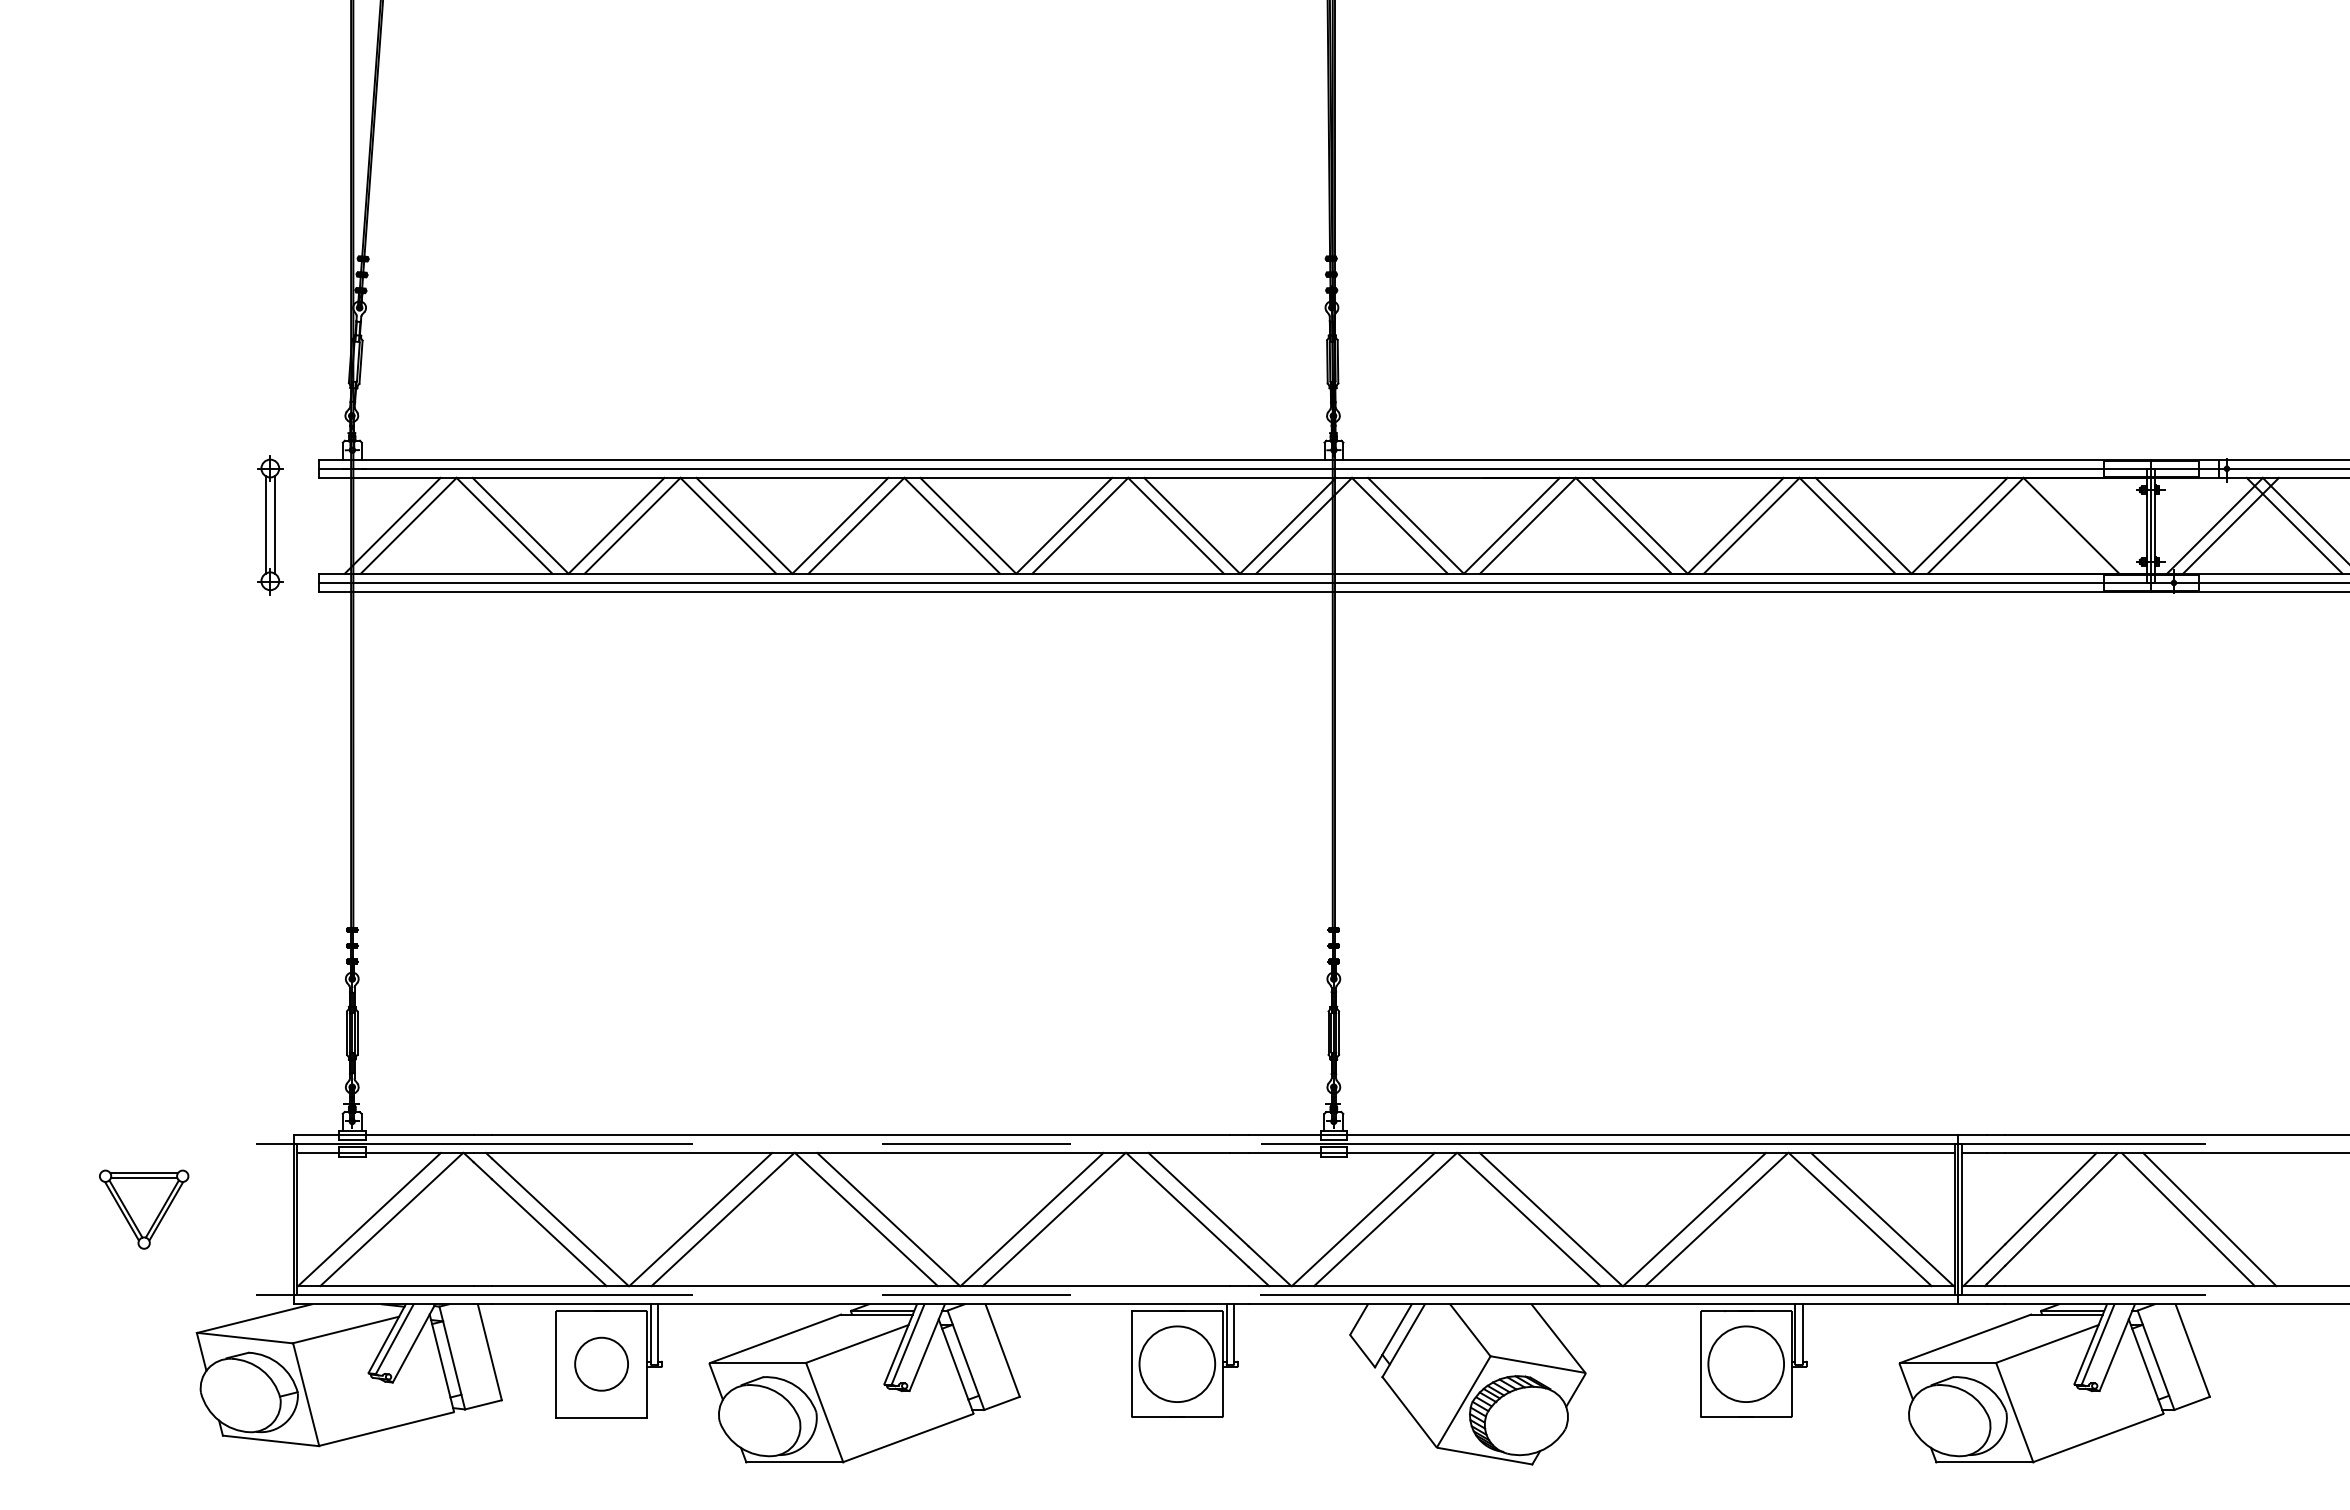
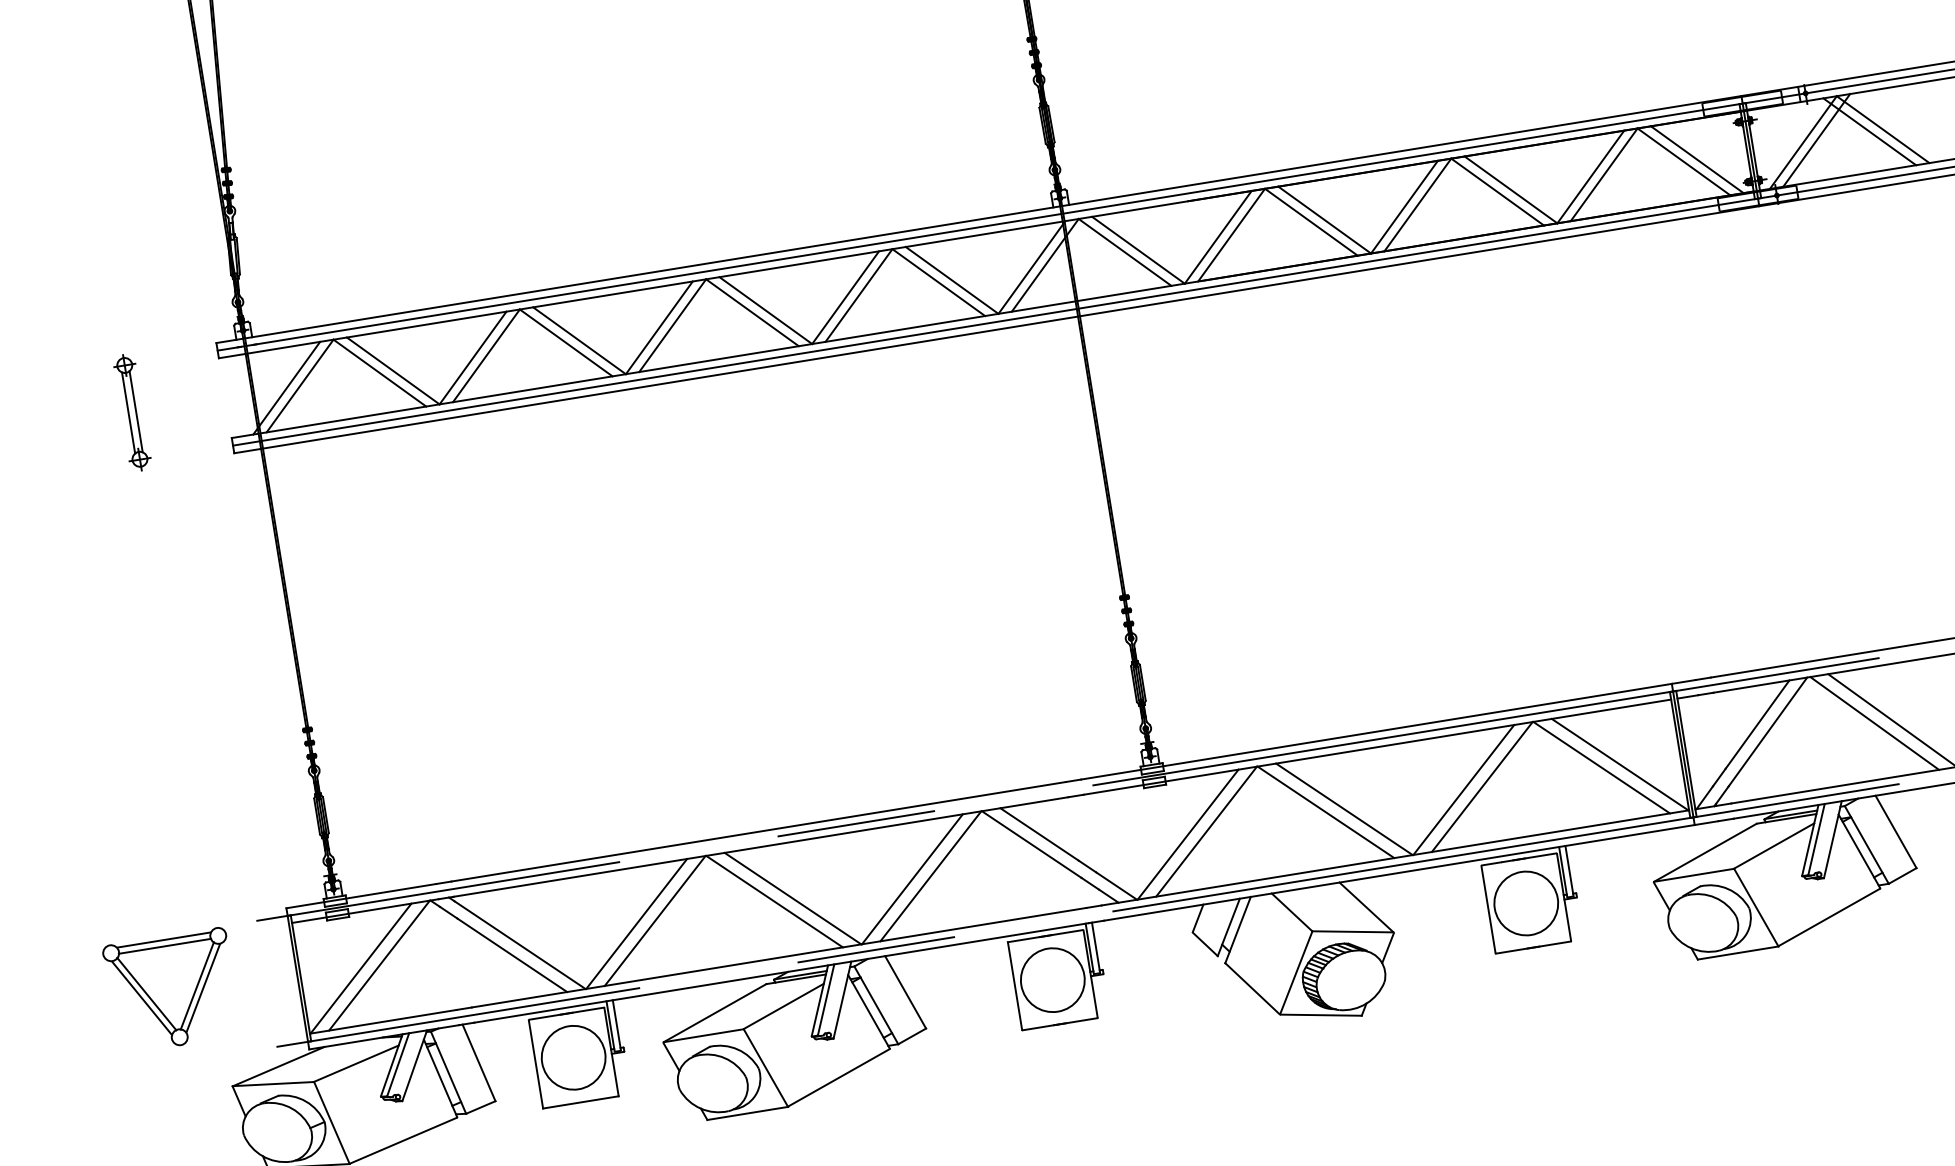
part: (270, 525) -> (132, 412), moved
line: (2087, 525) -> (1697, 159), added
part: (143, 1209) -> (171, 990), size x1.67
circle: (601, 1364) -> (573, 1058), size x1.43

